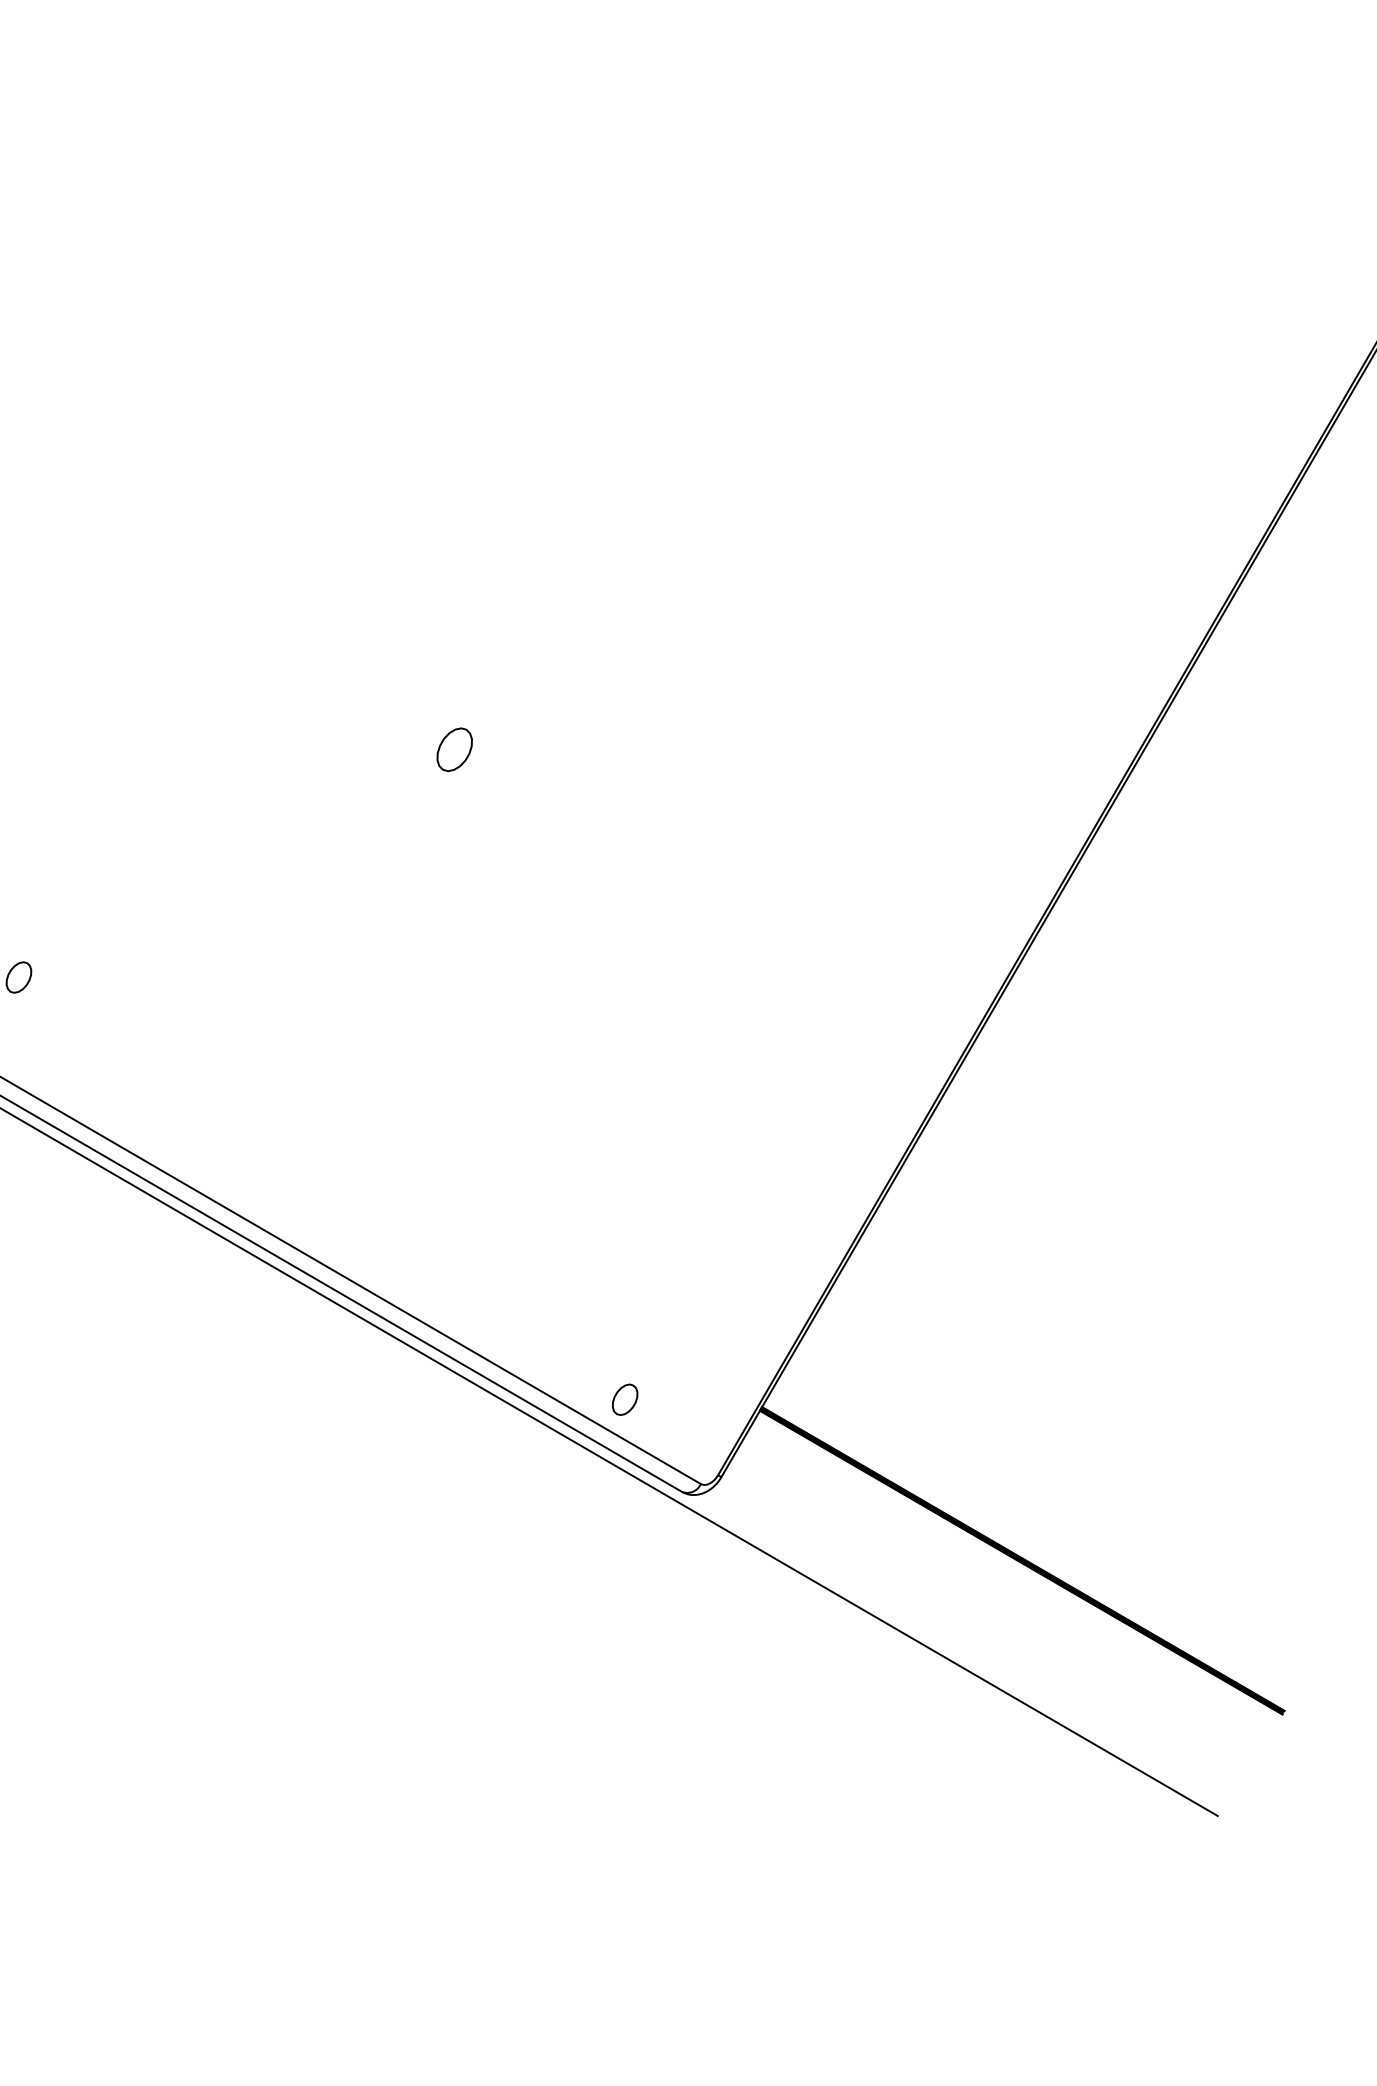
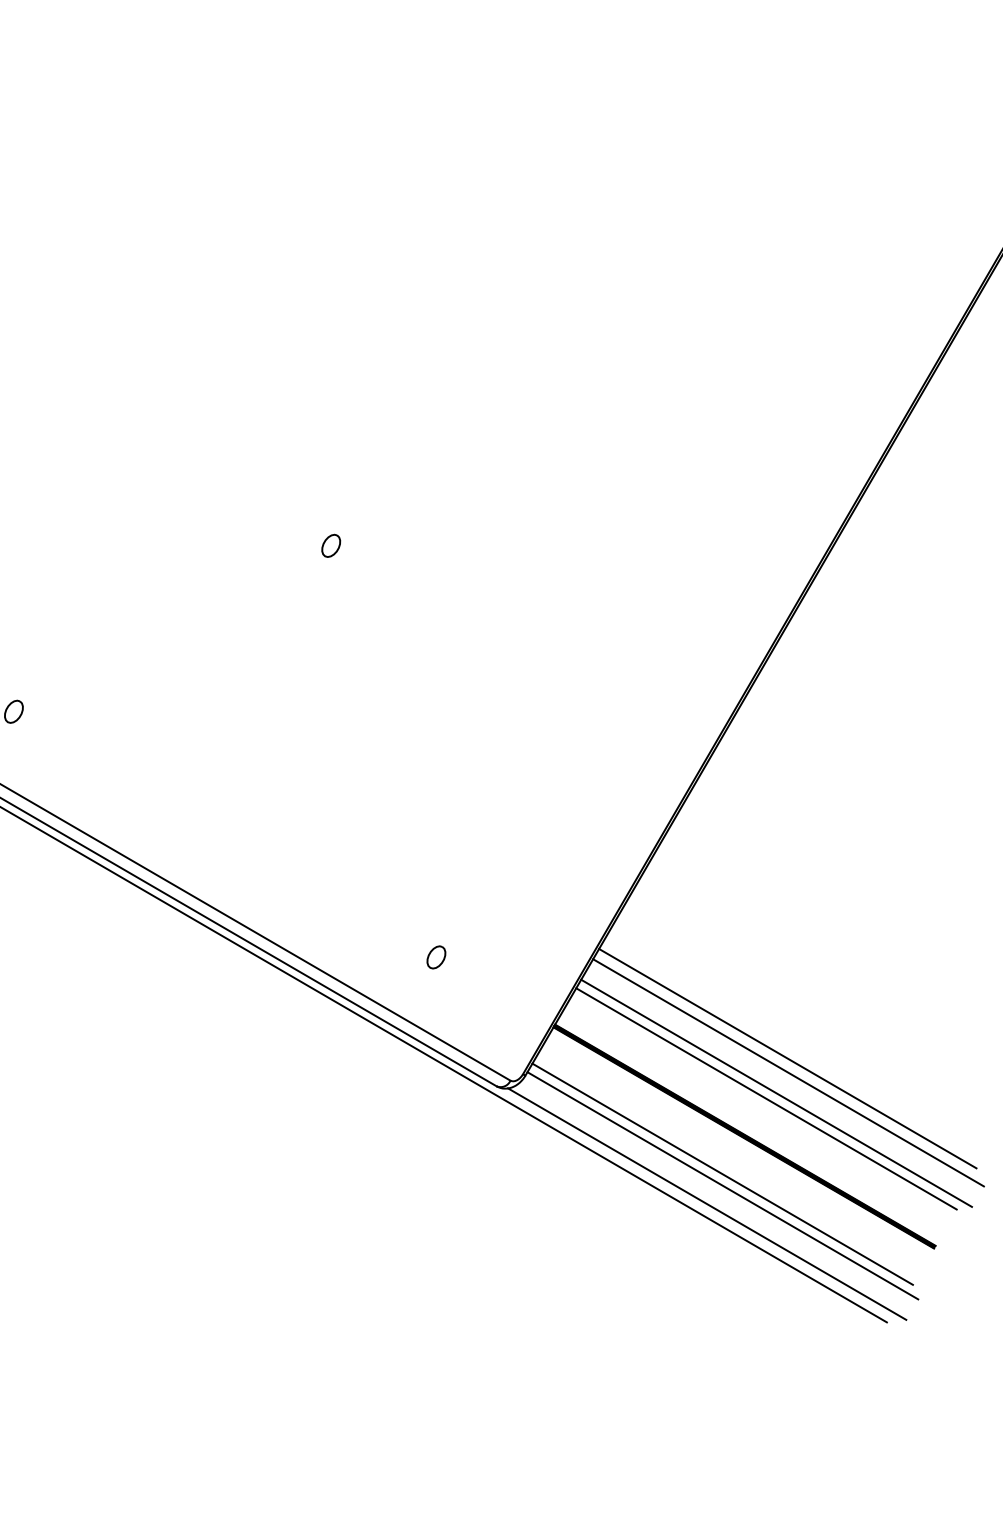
part: (454, 749) -> (331, 545), size x0.71
part: (625, 1399) -> (436, 957), moved
line: (1081, 1453) -> (787, 1058), added
line: (1082, 1473) -> (788, 1072), added
line: (1065, 1501) -> (776, 1093), added
line: (1052, 1508) -> (766, 1098), added
line: (991, 1612) -> (722, 1174), added
line: (992, 1628) -> (722, 1185), added
line: (970, 1653) -> (706, 1204), added

